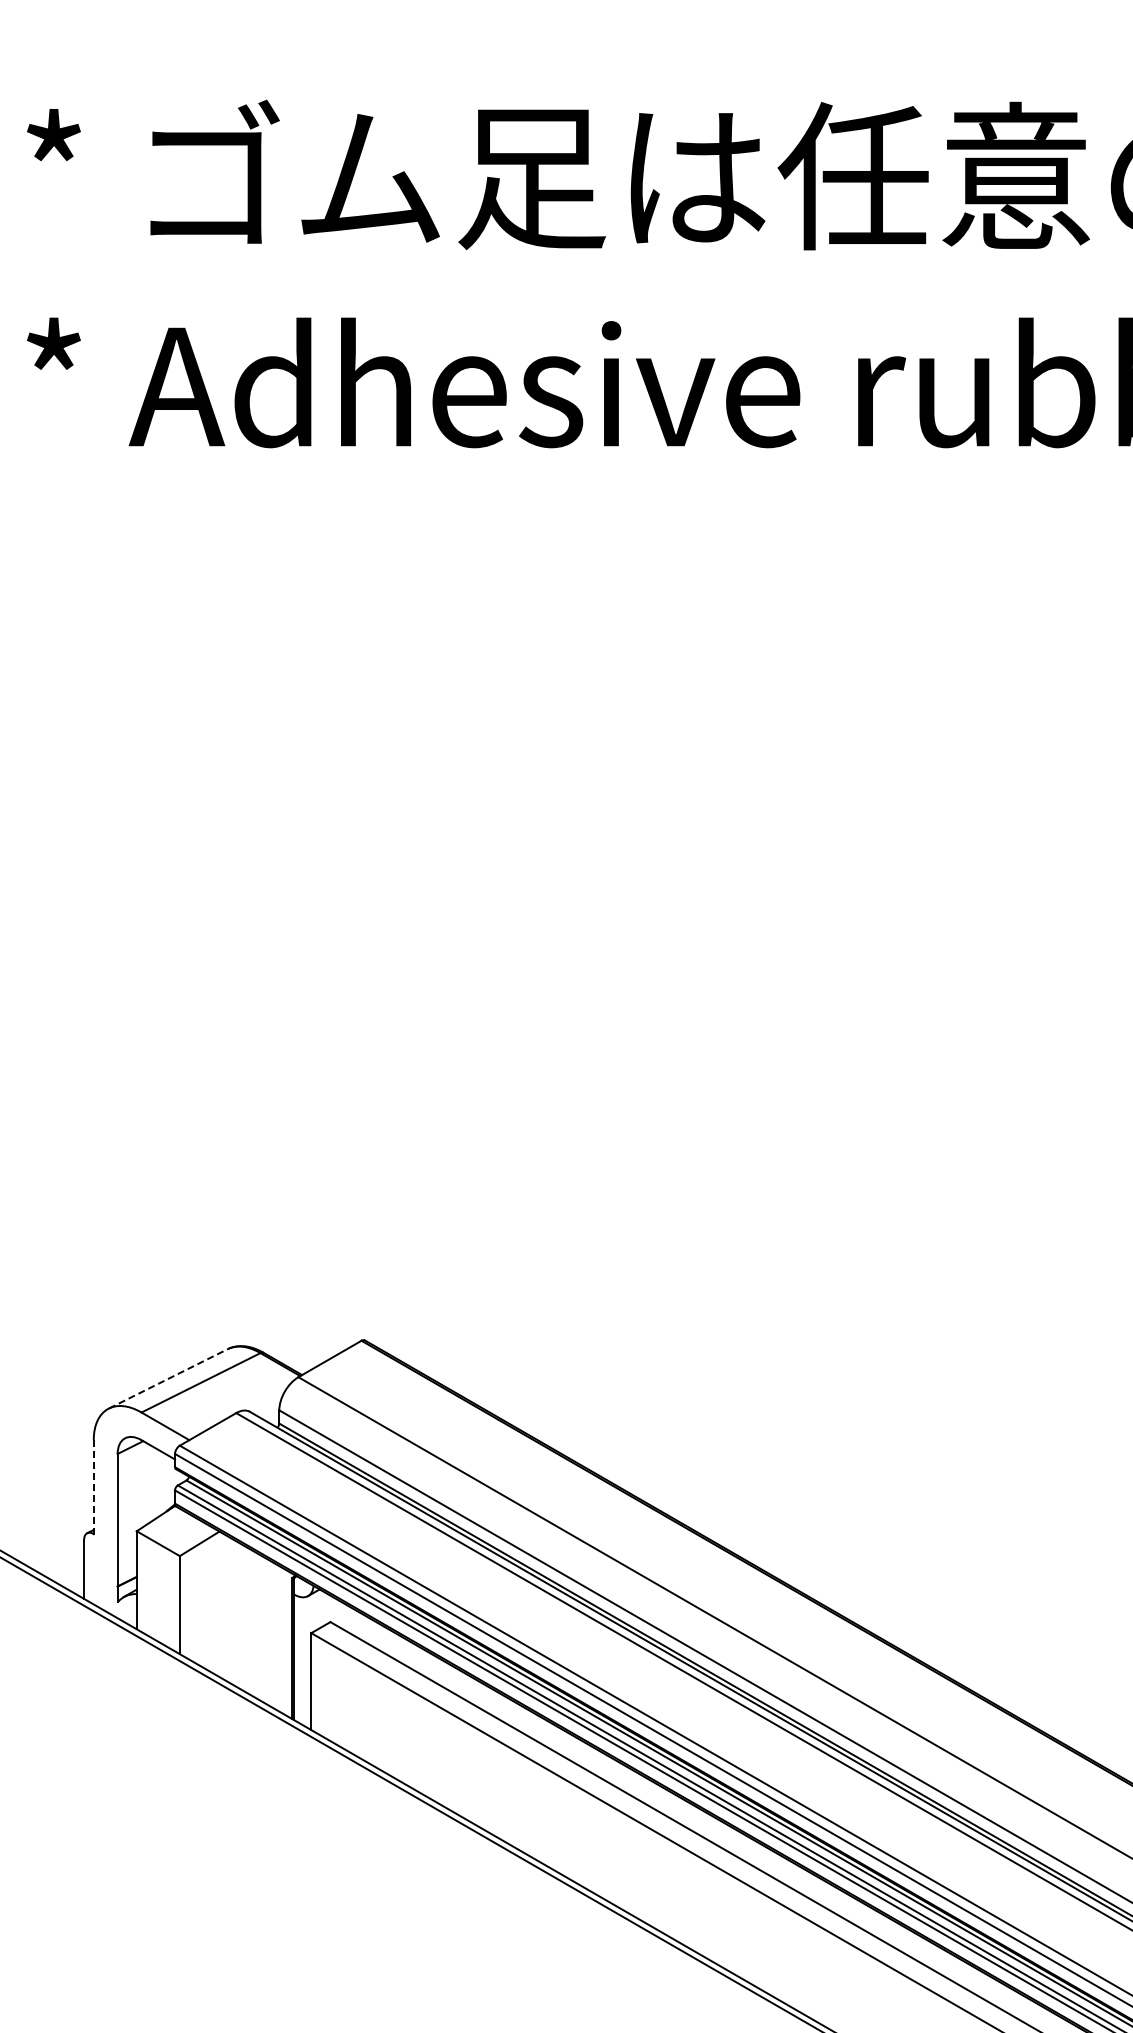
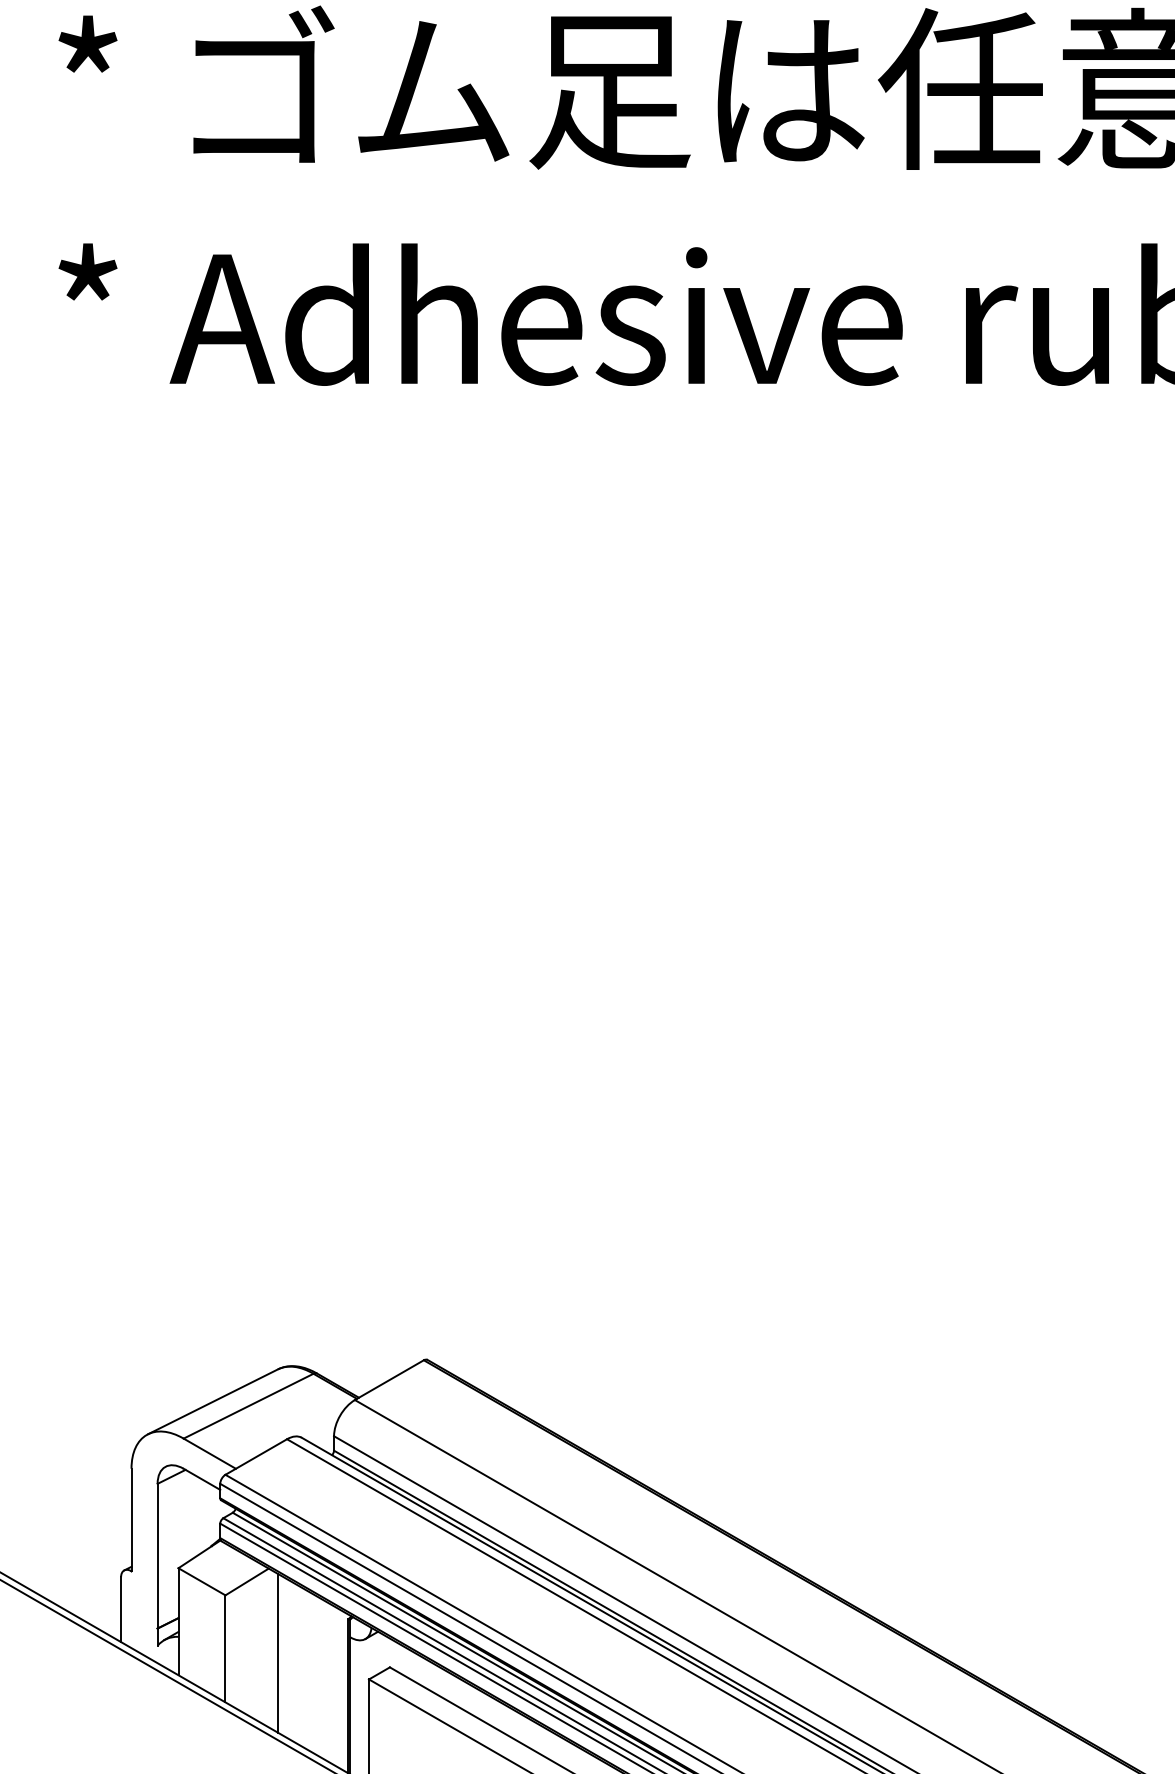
line: (168, 1378) -> (213, 1401), dashed -> solid
line: (93, 1487) -> (131, 1520), dashed -> solid
line: (227, 1608) -> (277, 1652), added

